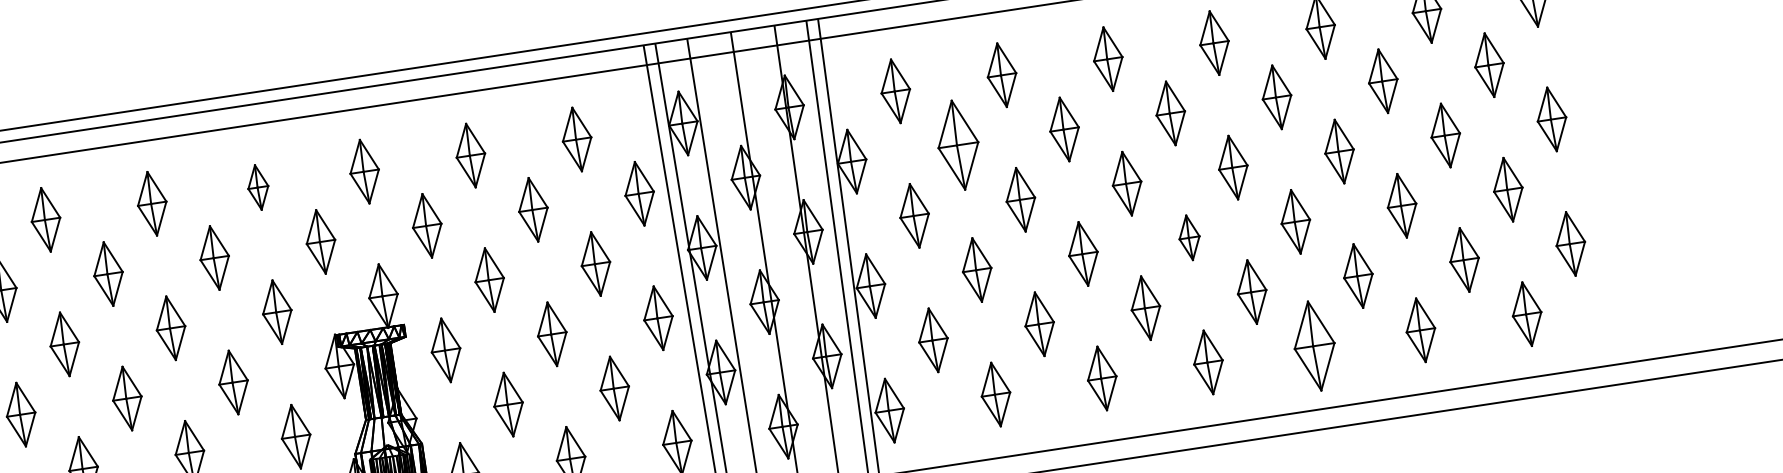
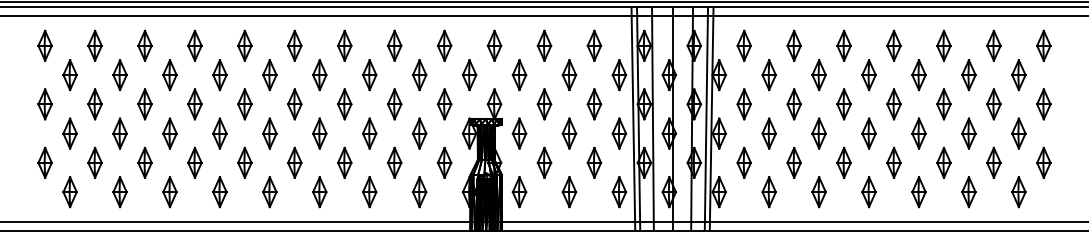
part: (956, 146) -> (768, 75), size x0.71
part: (258, 187) -> (444, 45), size x1.43
part: (1188, 237) -> (868, 133), size x1.43
part: (1313, 347) -> (918, 192), size x0.71

